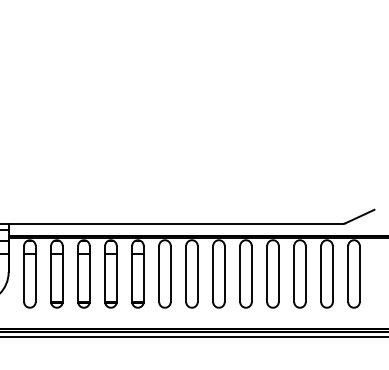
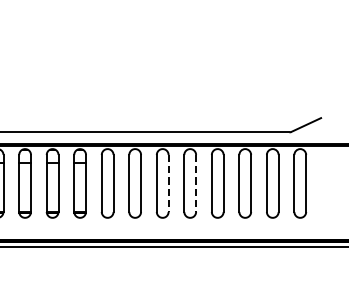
line: (224, 273) -> (168, 182), solid -> dashed
line: (251, 273) -> (195, 182), solid -> dashed

